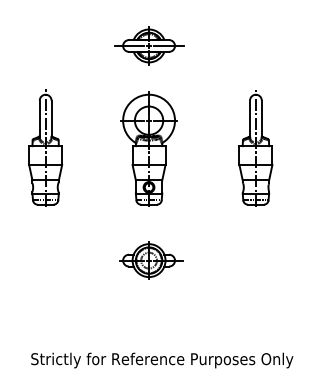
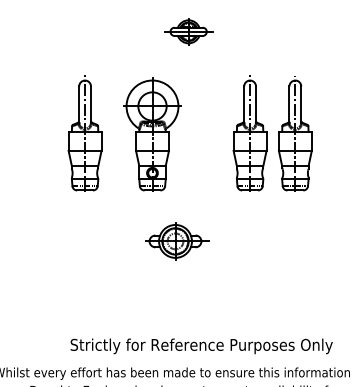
part: (149, 45) -> (188, 31), size x0.7
part: (210, 147) -> (249, 133), added
part: (149, 148) -> (152, 134), moved
part: (151, 260) -> (177, 241), moved

